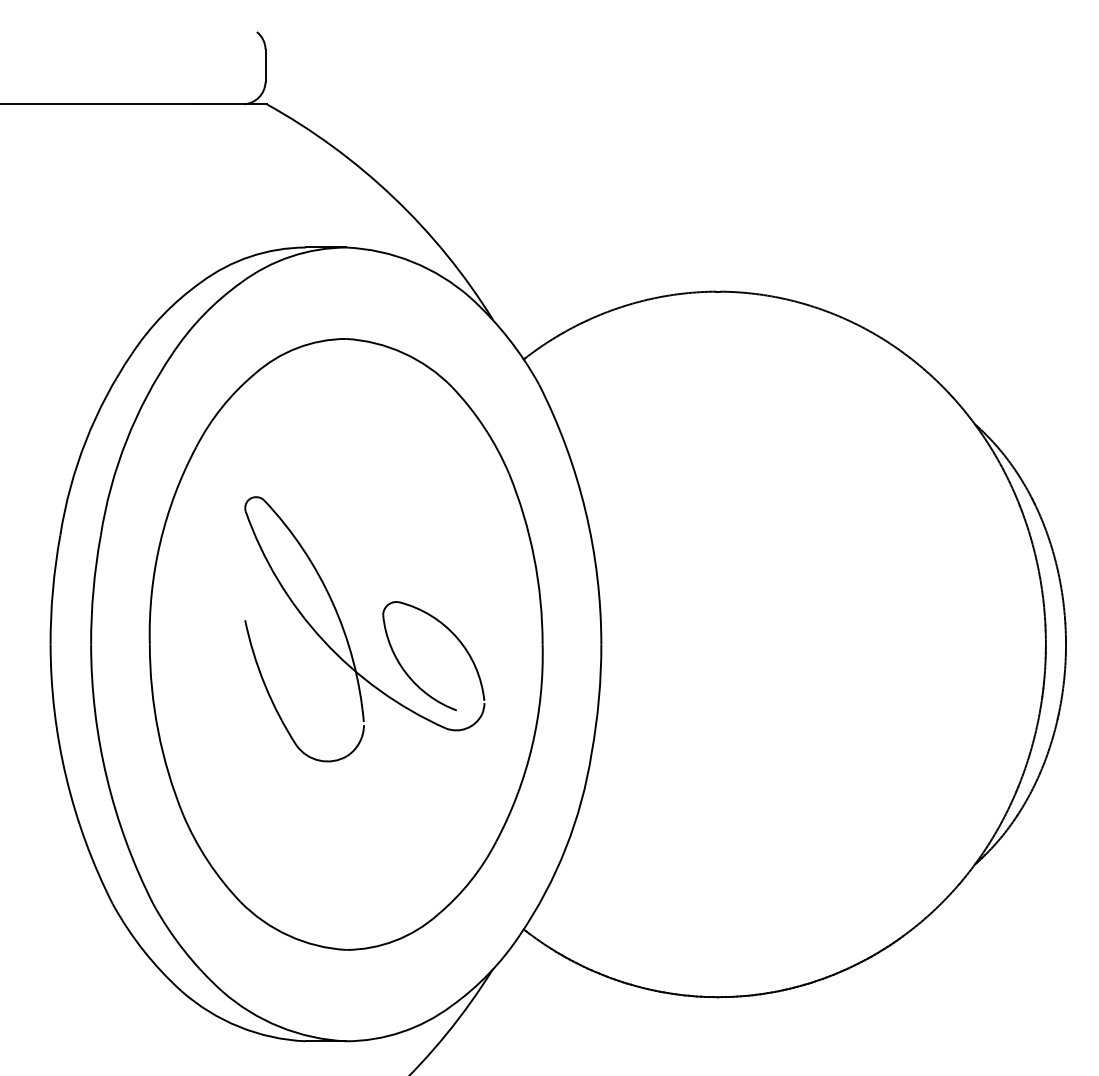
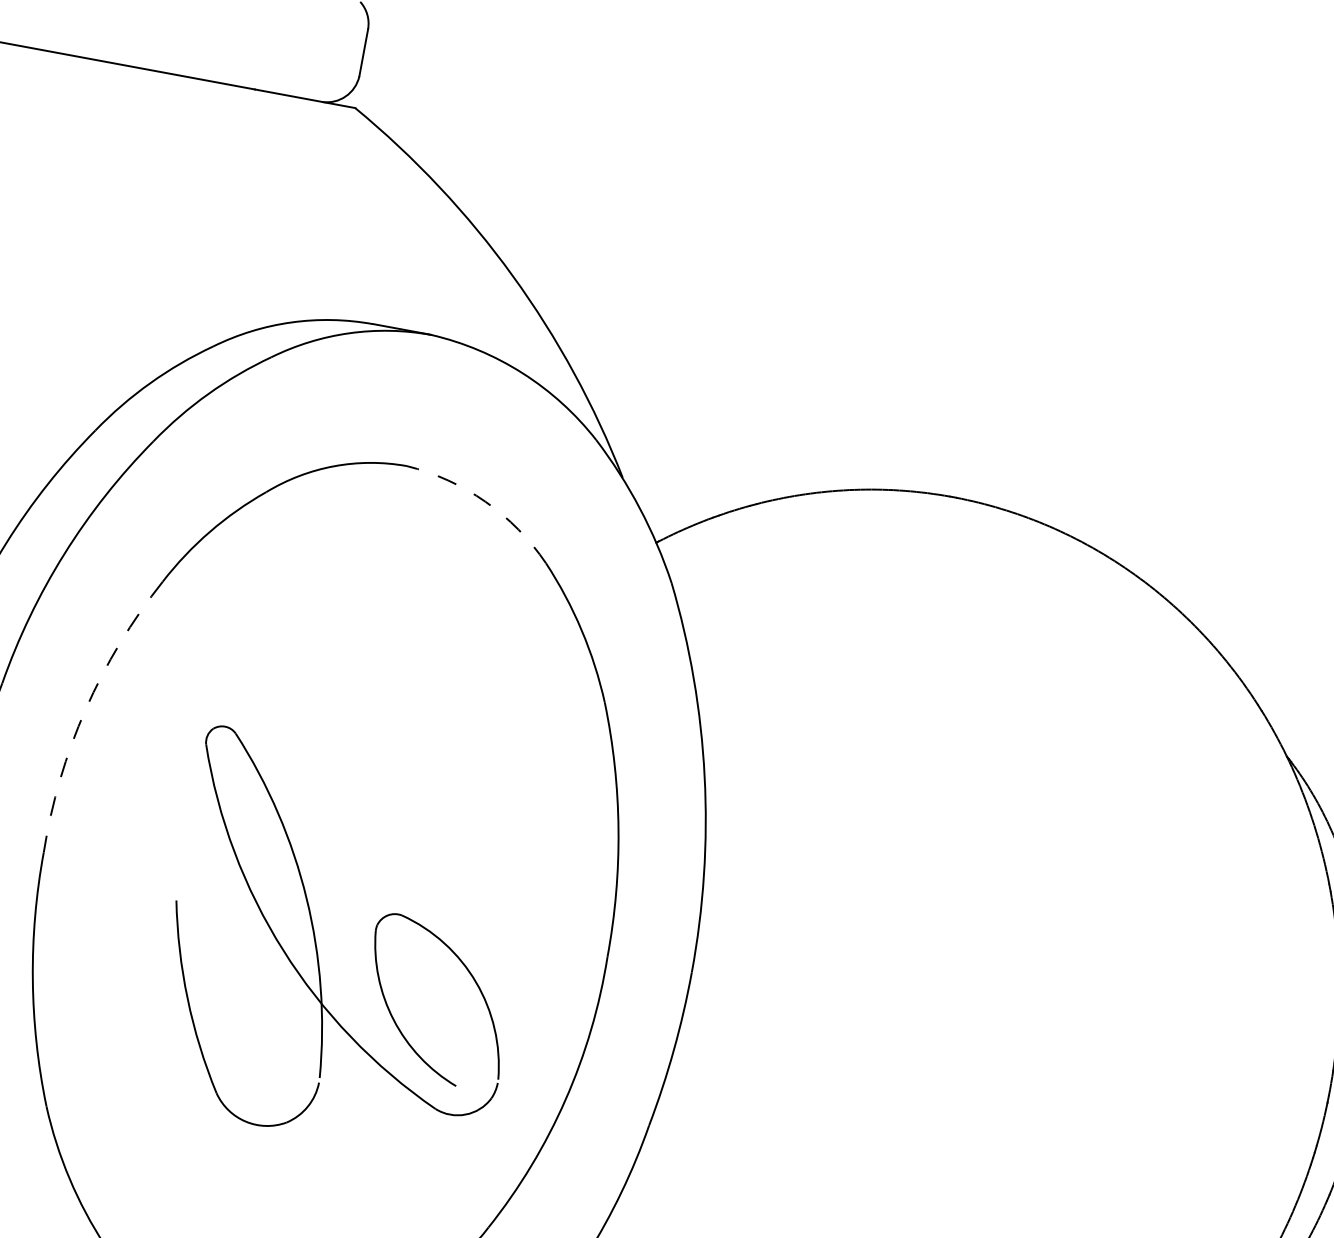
arc: (403, 353) -> (485, 502), solid -> dashed
arc: (160, 542) -> (86, 708), solid -> dashed
part: (346, 634) -> (318, 947), moved

